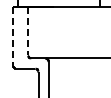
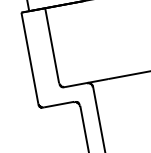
line: (28, 31) -> (52, 46), dashed -> solid
line: (12, 36) -> (29, 58), dashed -> solid

